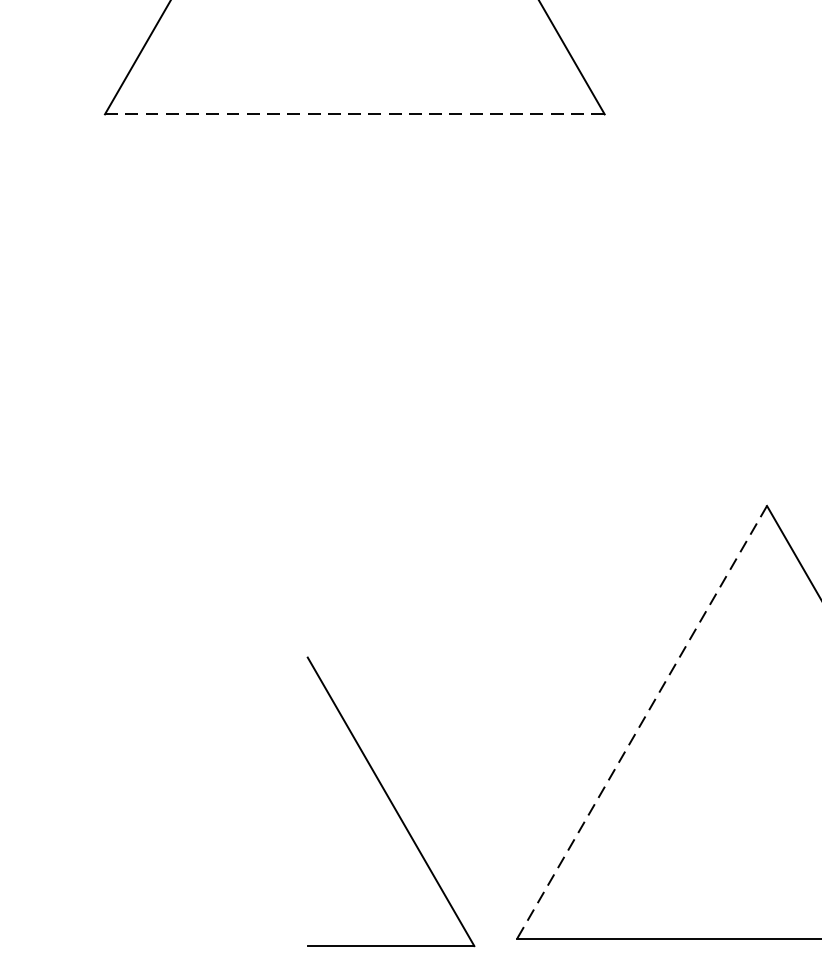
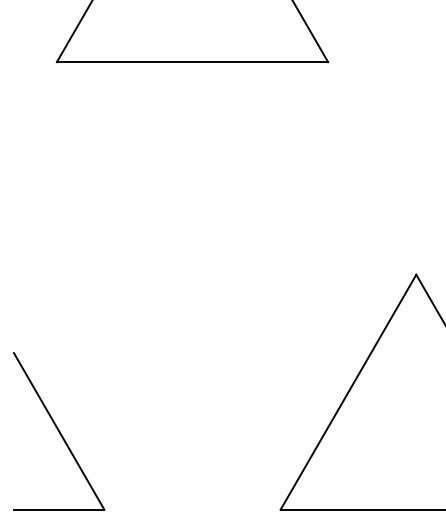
line: (354, 114) -> (192, 62), dashed -> solid
line: (642, 722) -> (348, 392), dashed -> solid
part: (391, 801) -> (59, 431), moved

